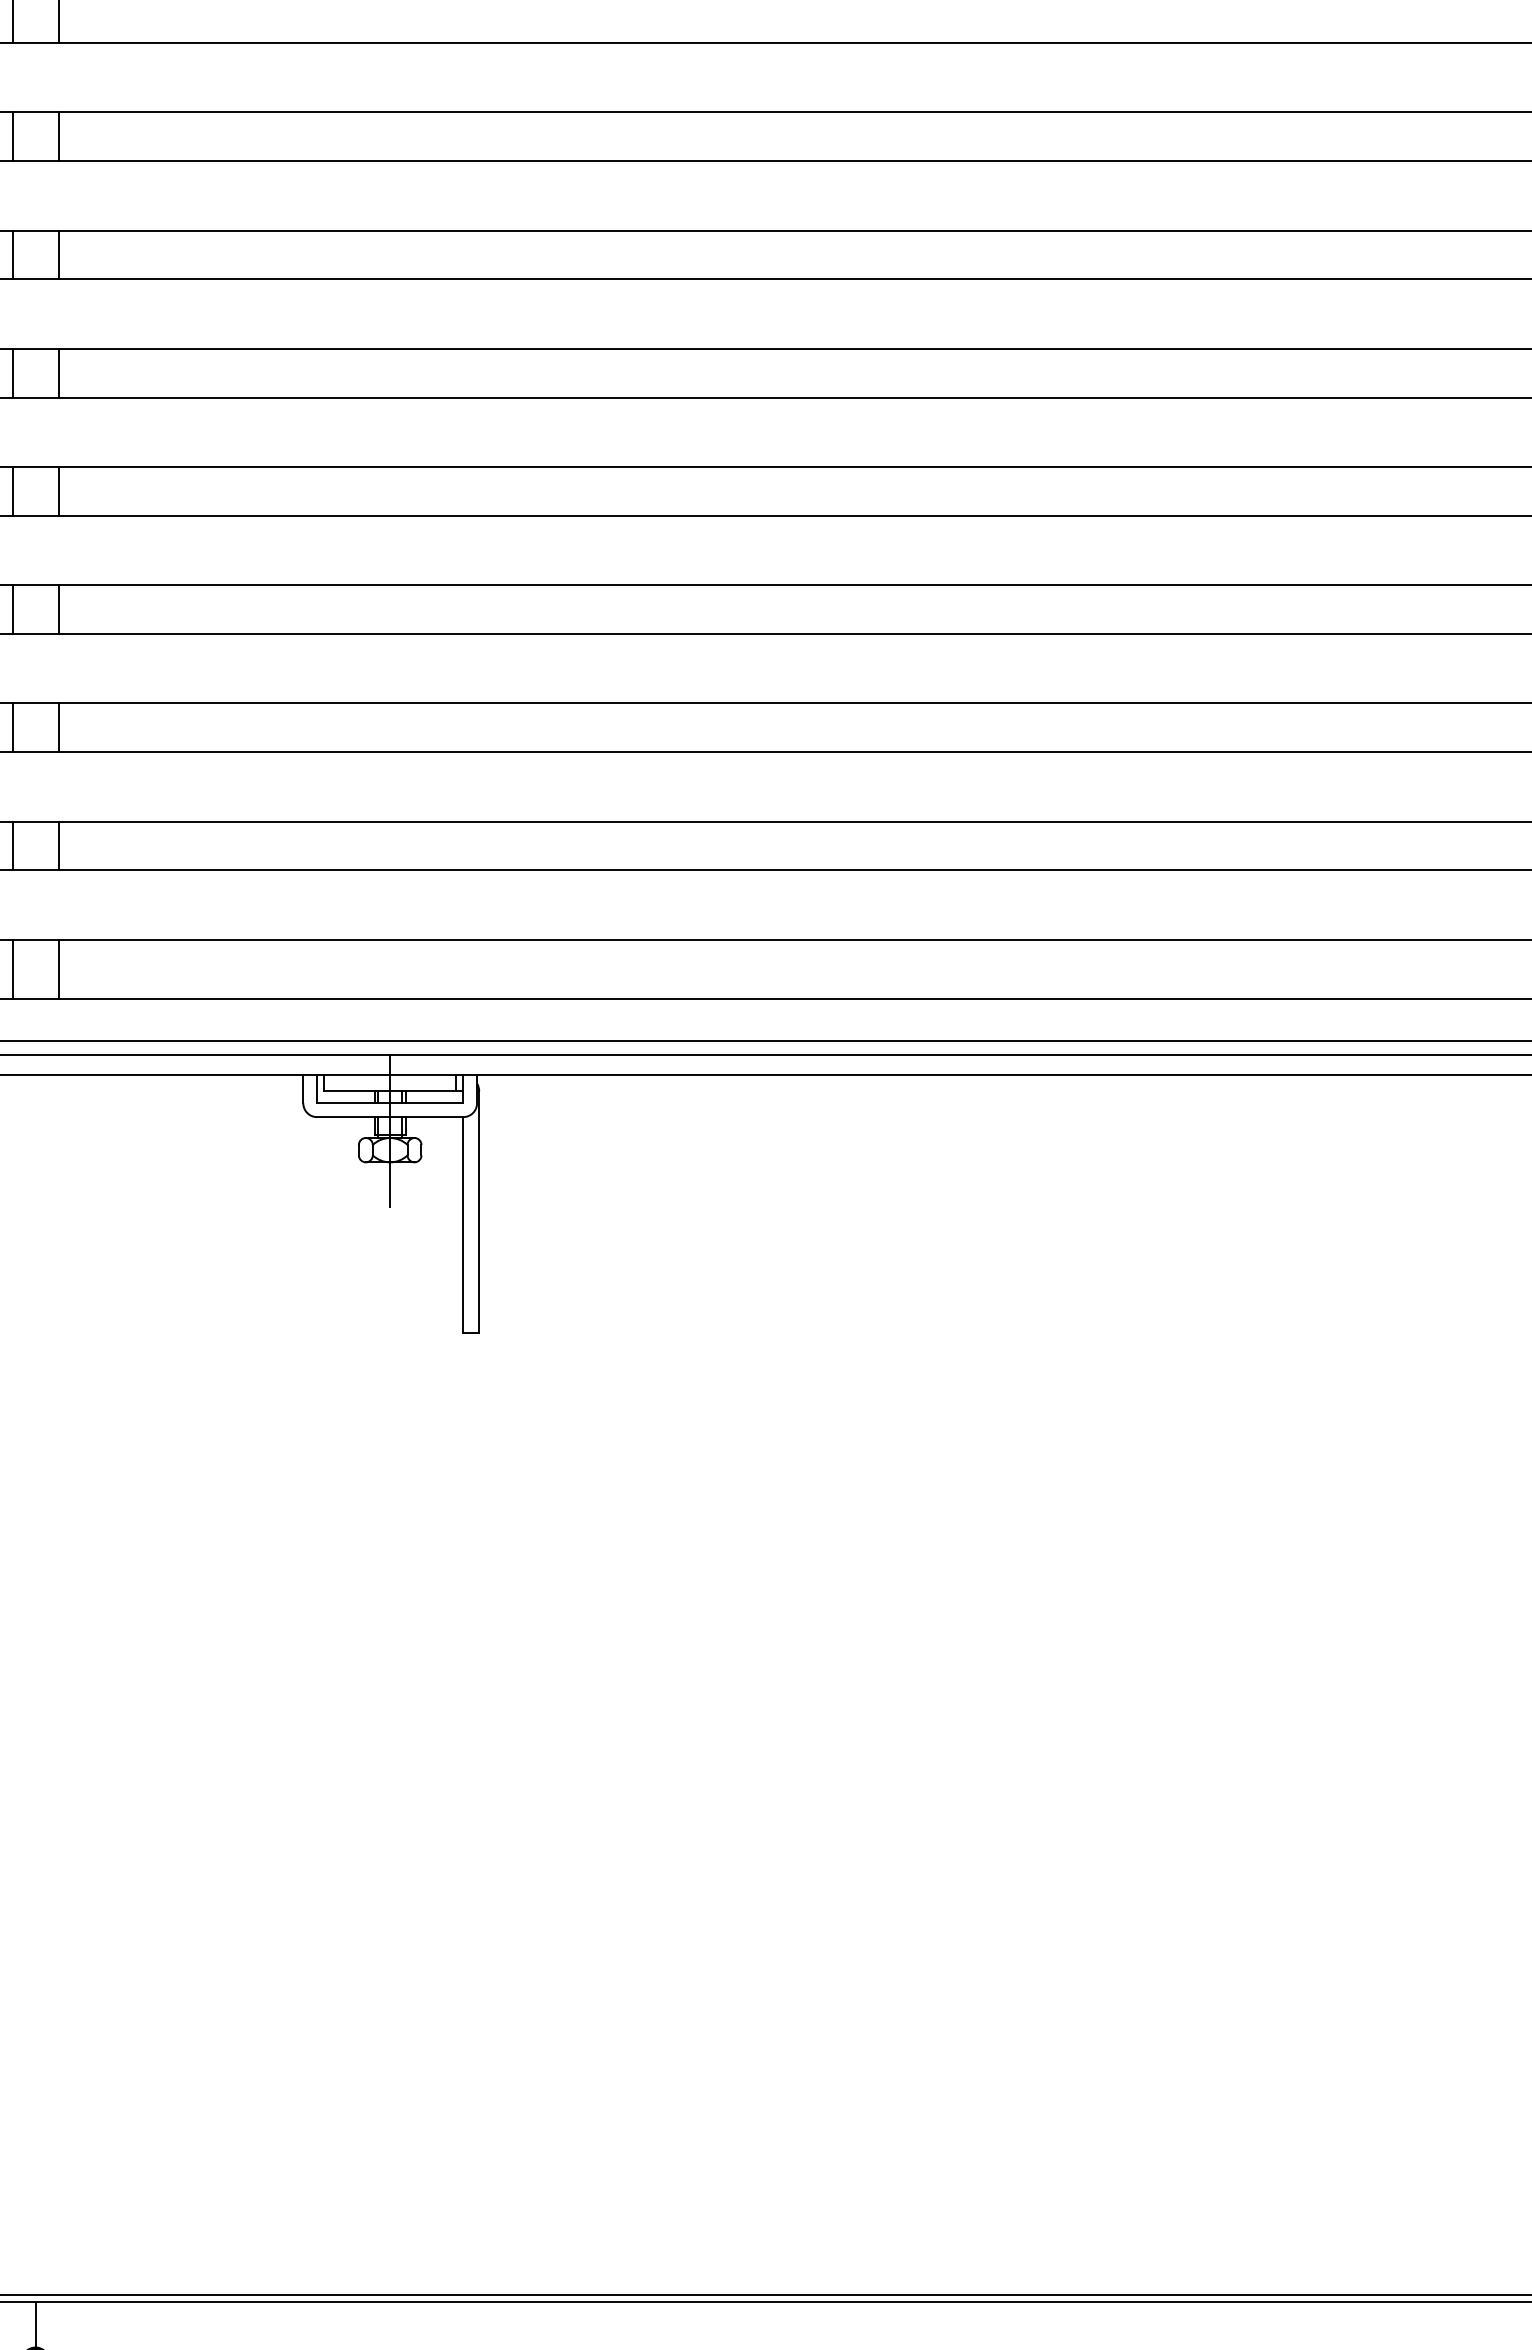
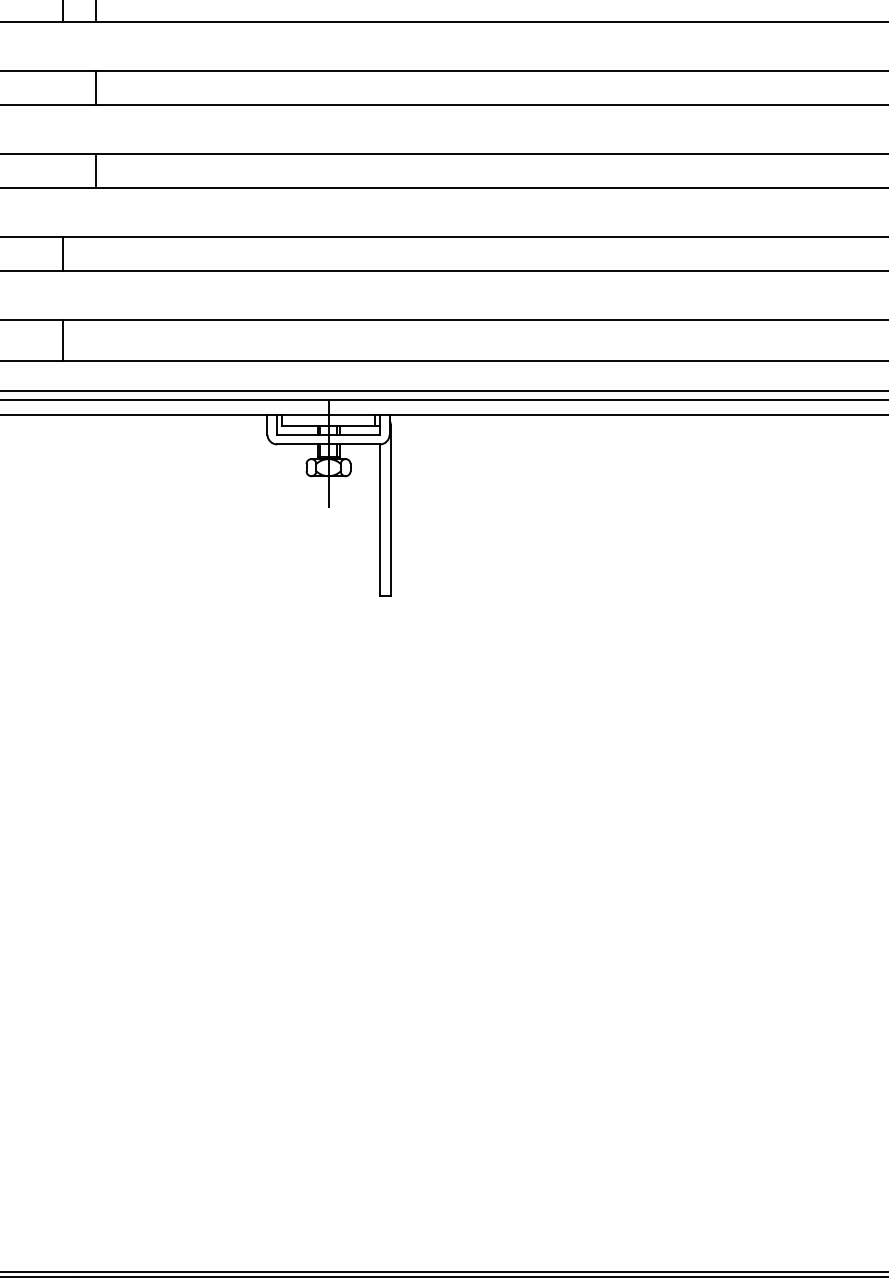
line: (12, 609) -> (63, 87), removed
line: (12, 727) -> (63, 170), removed
line: (58, 845) -> (95, 253), removed
line: (58, 968) -> (95, 340), removed

